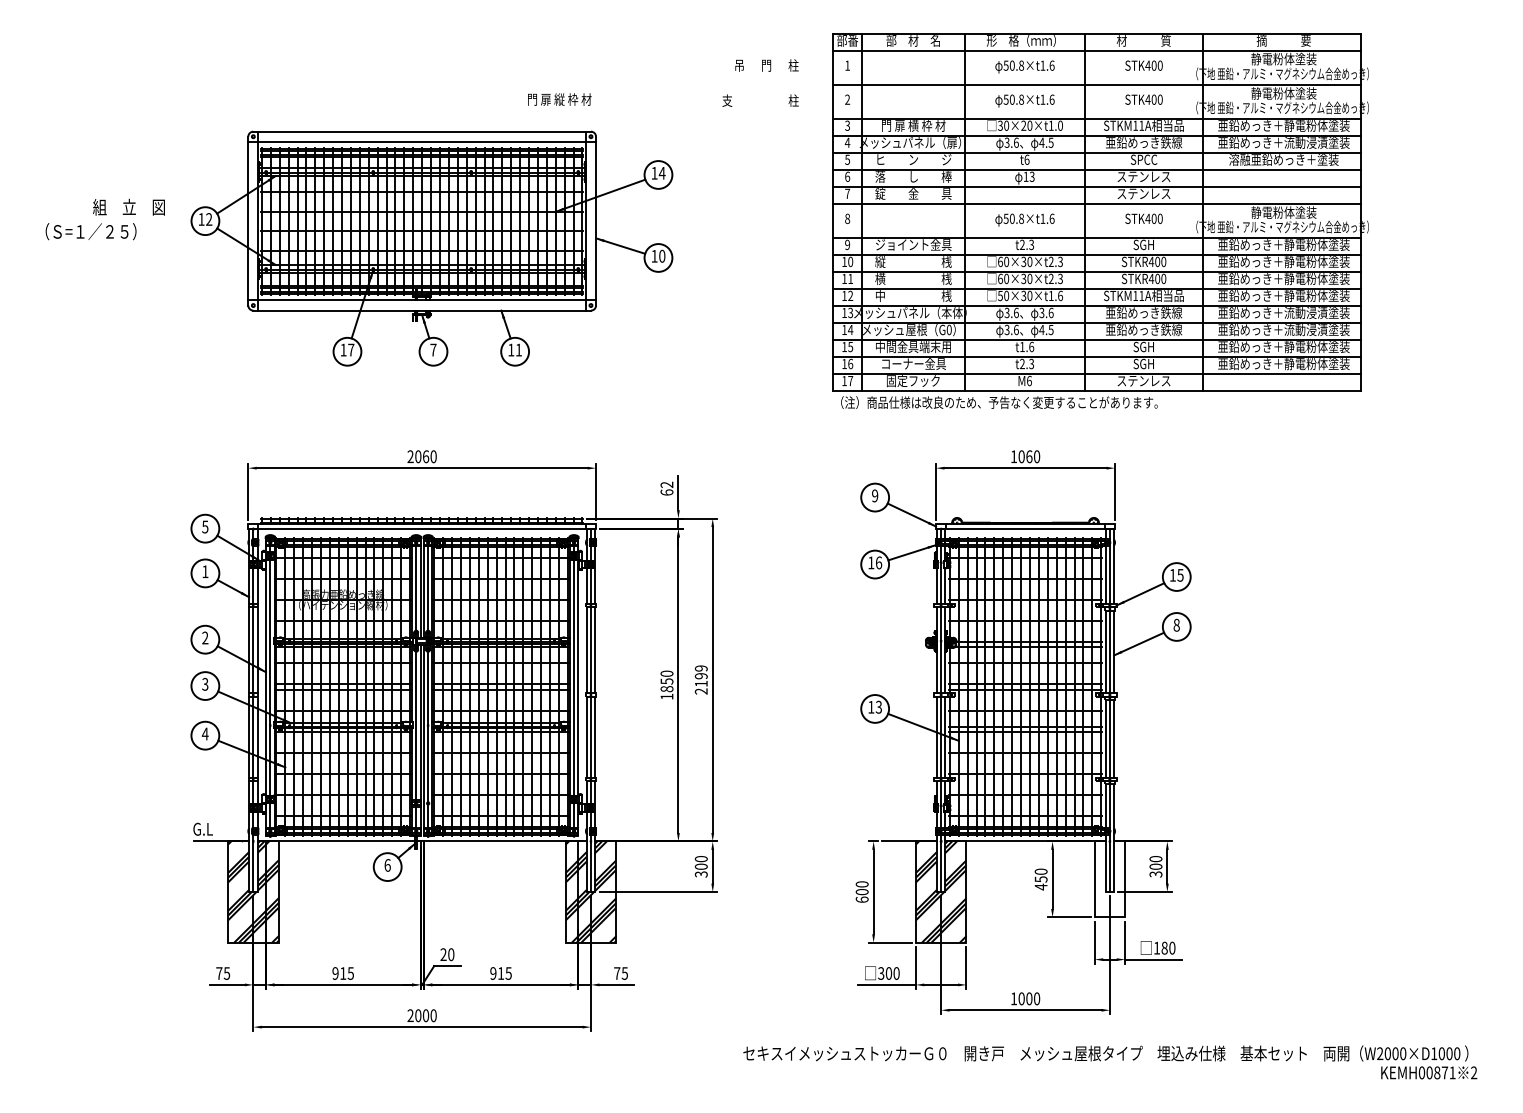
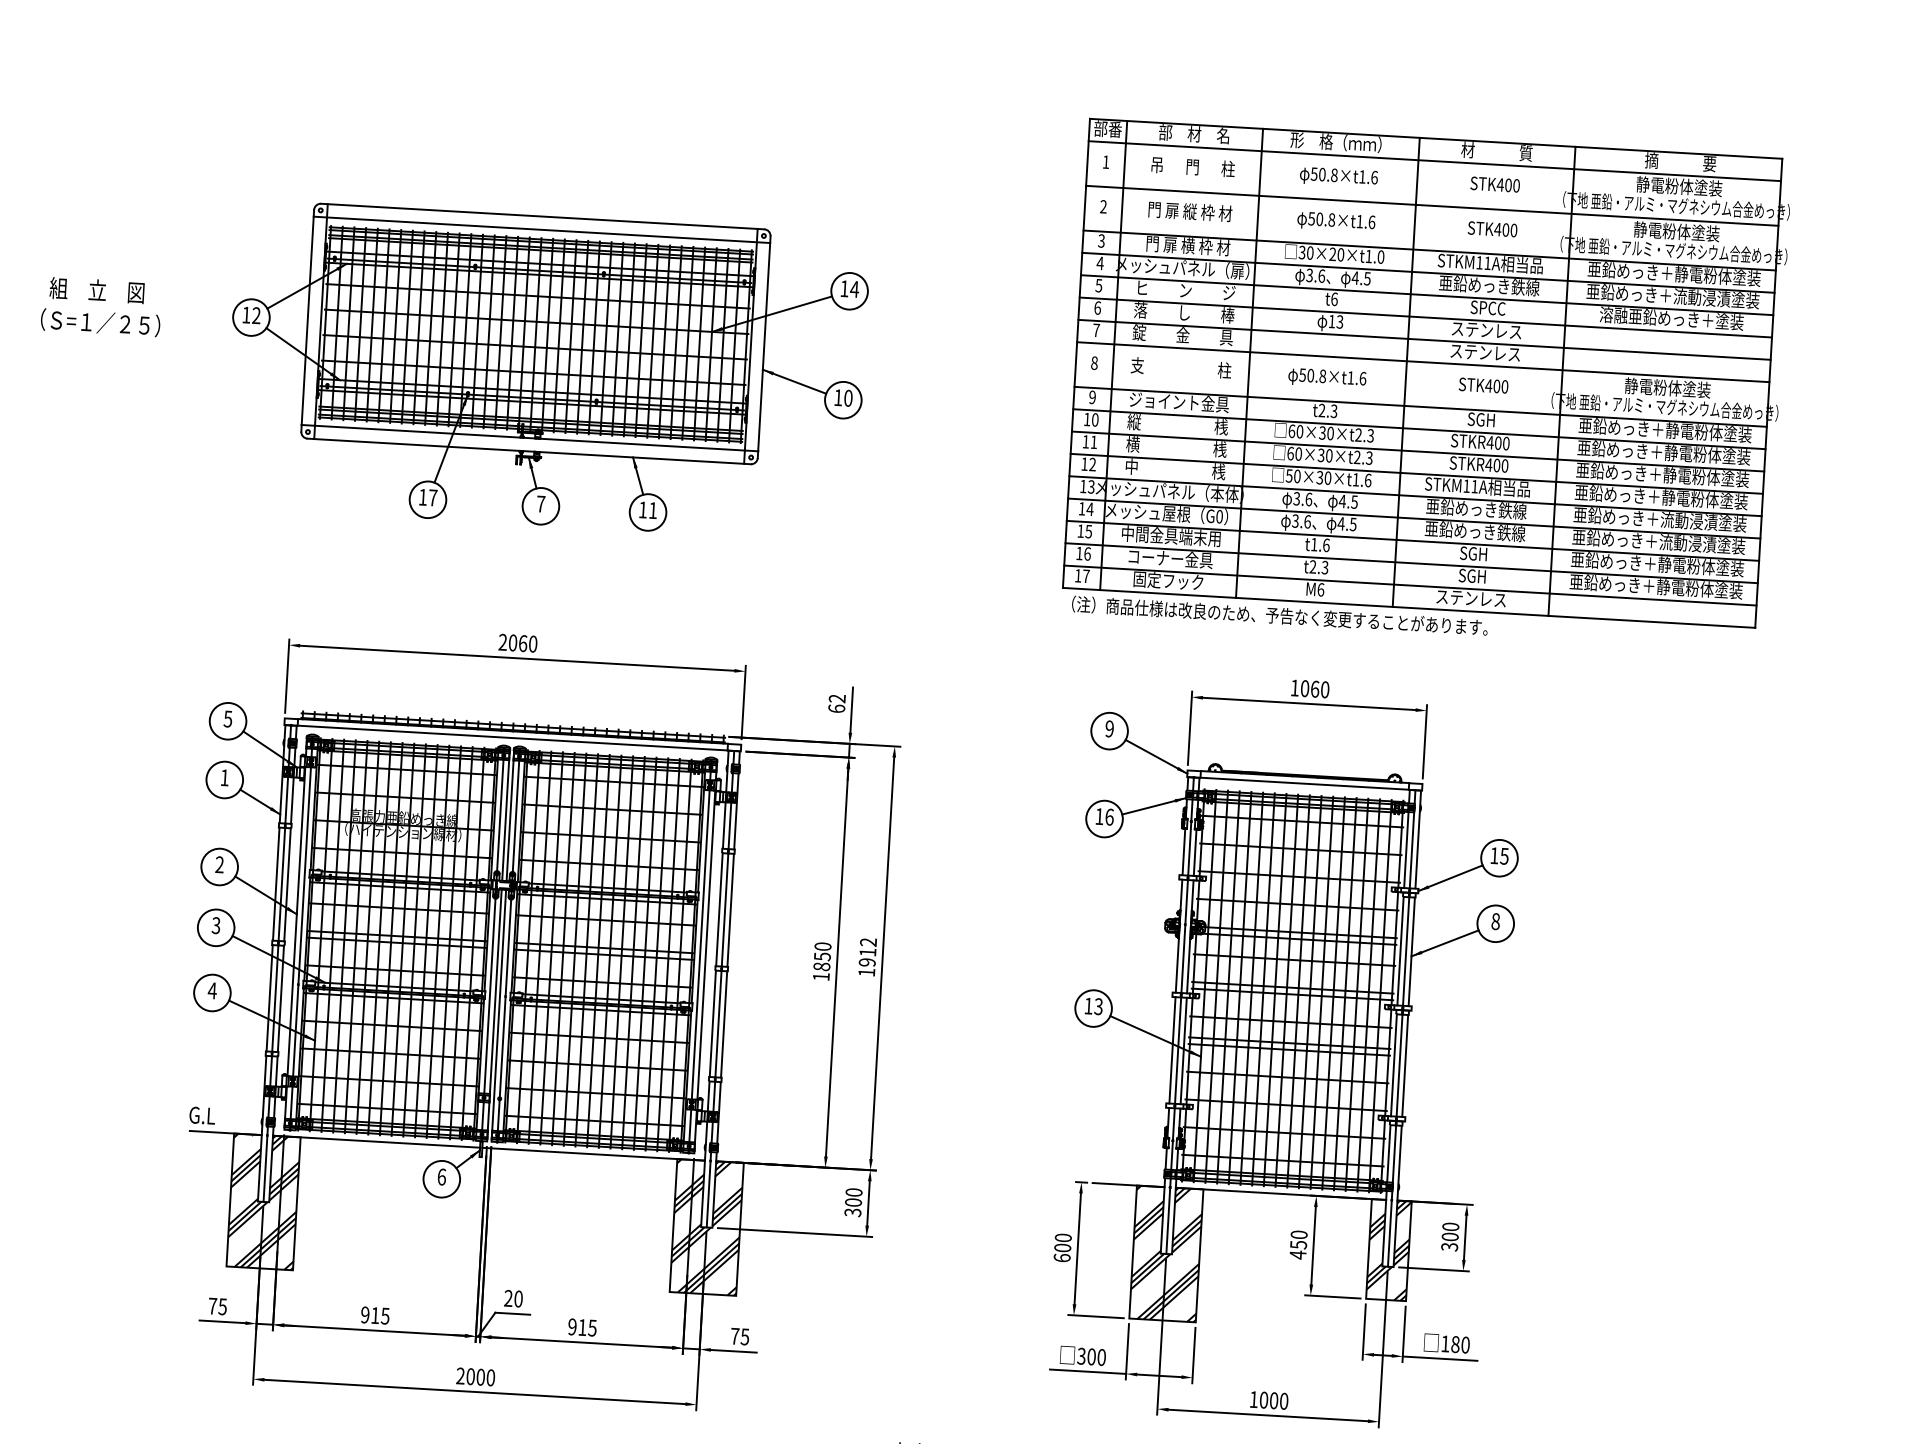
text: (766, 65) -> (1192, 166), moved
text: (559, 99) -> (1190, 211), moved
text: (760, 100) -> (1181, 367), moved
text: (128, 206) -> (96, 289), moved
text: (1046, 312) -> (1348, 501), 3.6 -> 4.5
text: (700, 679) -> (866, 956), 2199 -> 1912
hatch: (1109, 879) -> (1388, 1250), added

